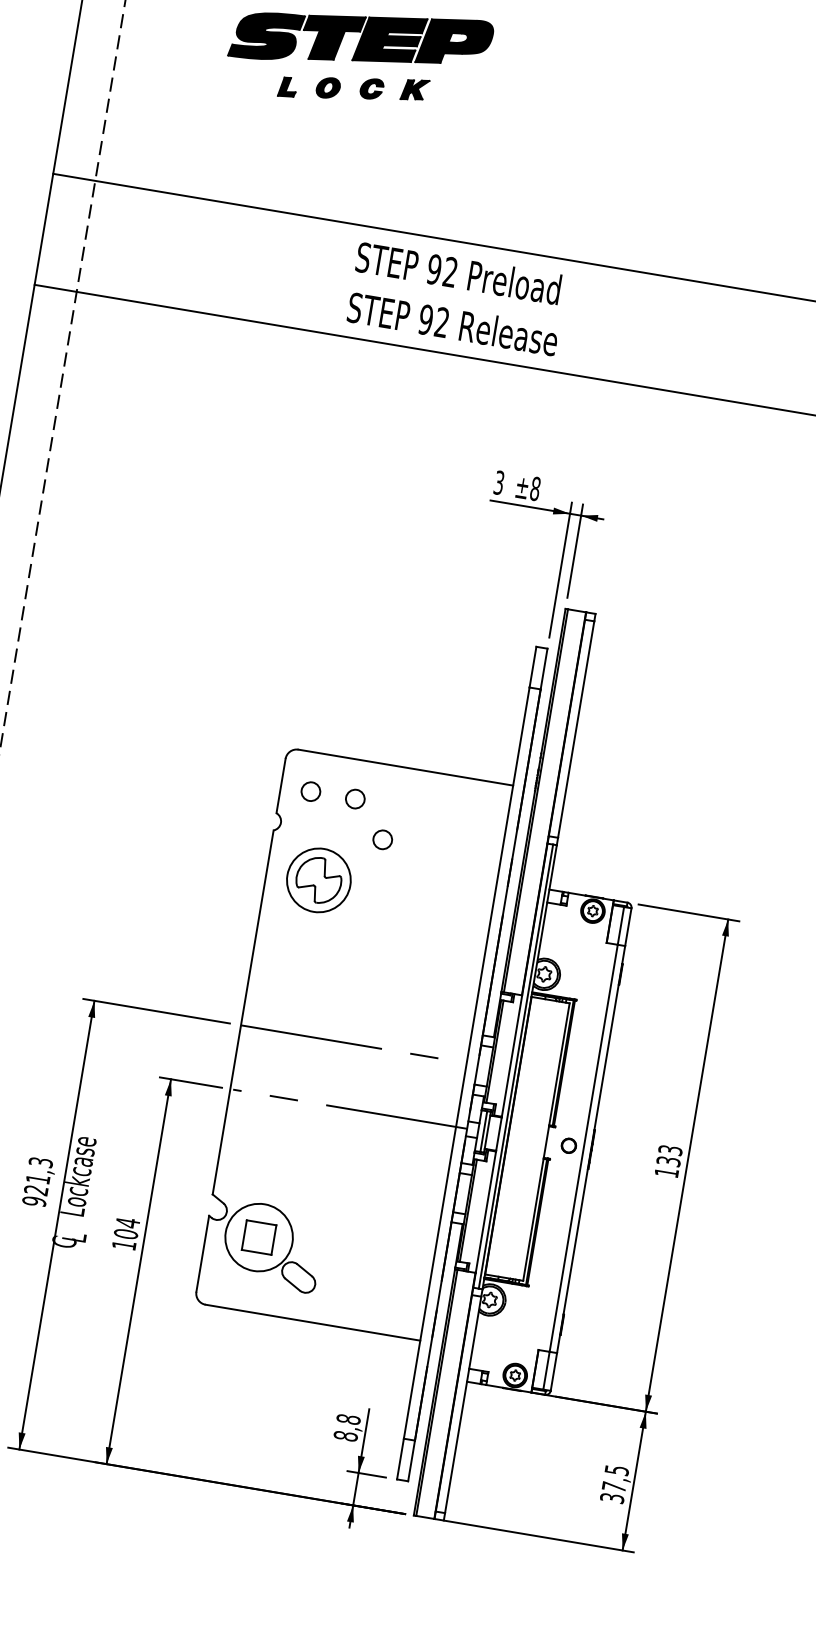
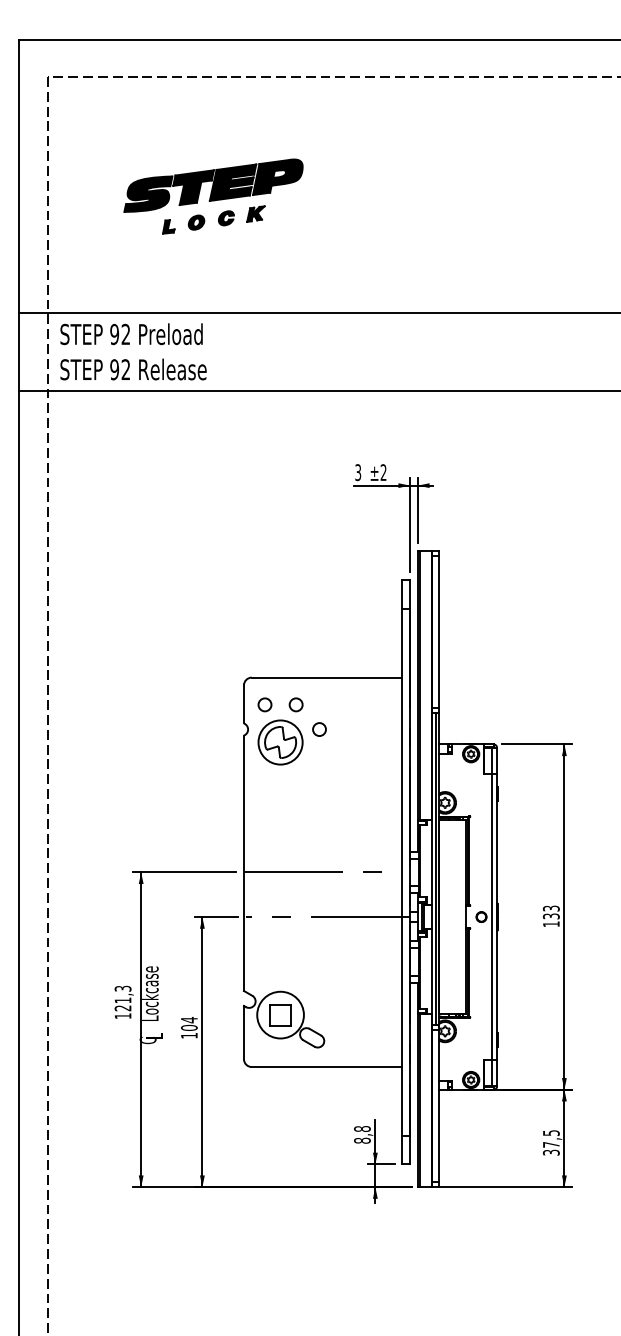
text: (457, 298) -> (133, 351), moved
text: (535, 488) -> (383, 472), ±8 -> ±2
part: (318, 880) -> (280, 742), moved
text: (33, 1201) -> (122, 1016), 921,3 -> 121,3

